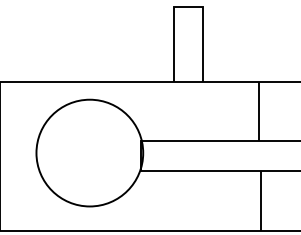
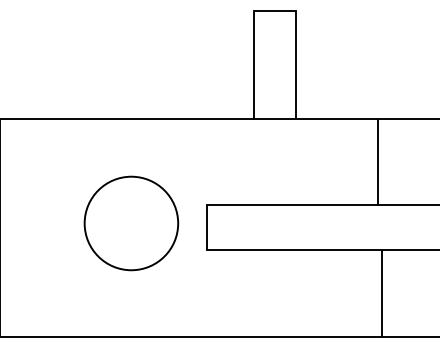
circle: (89, 152) -> (130, 222), size x0.6

